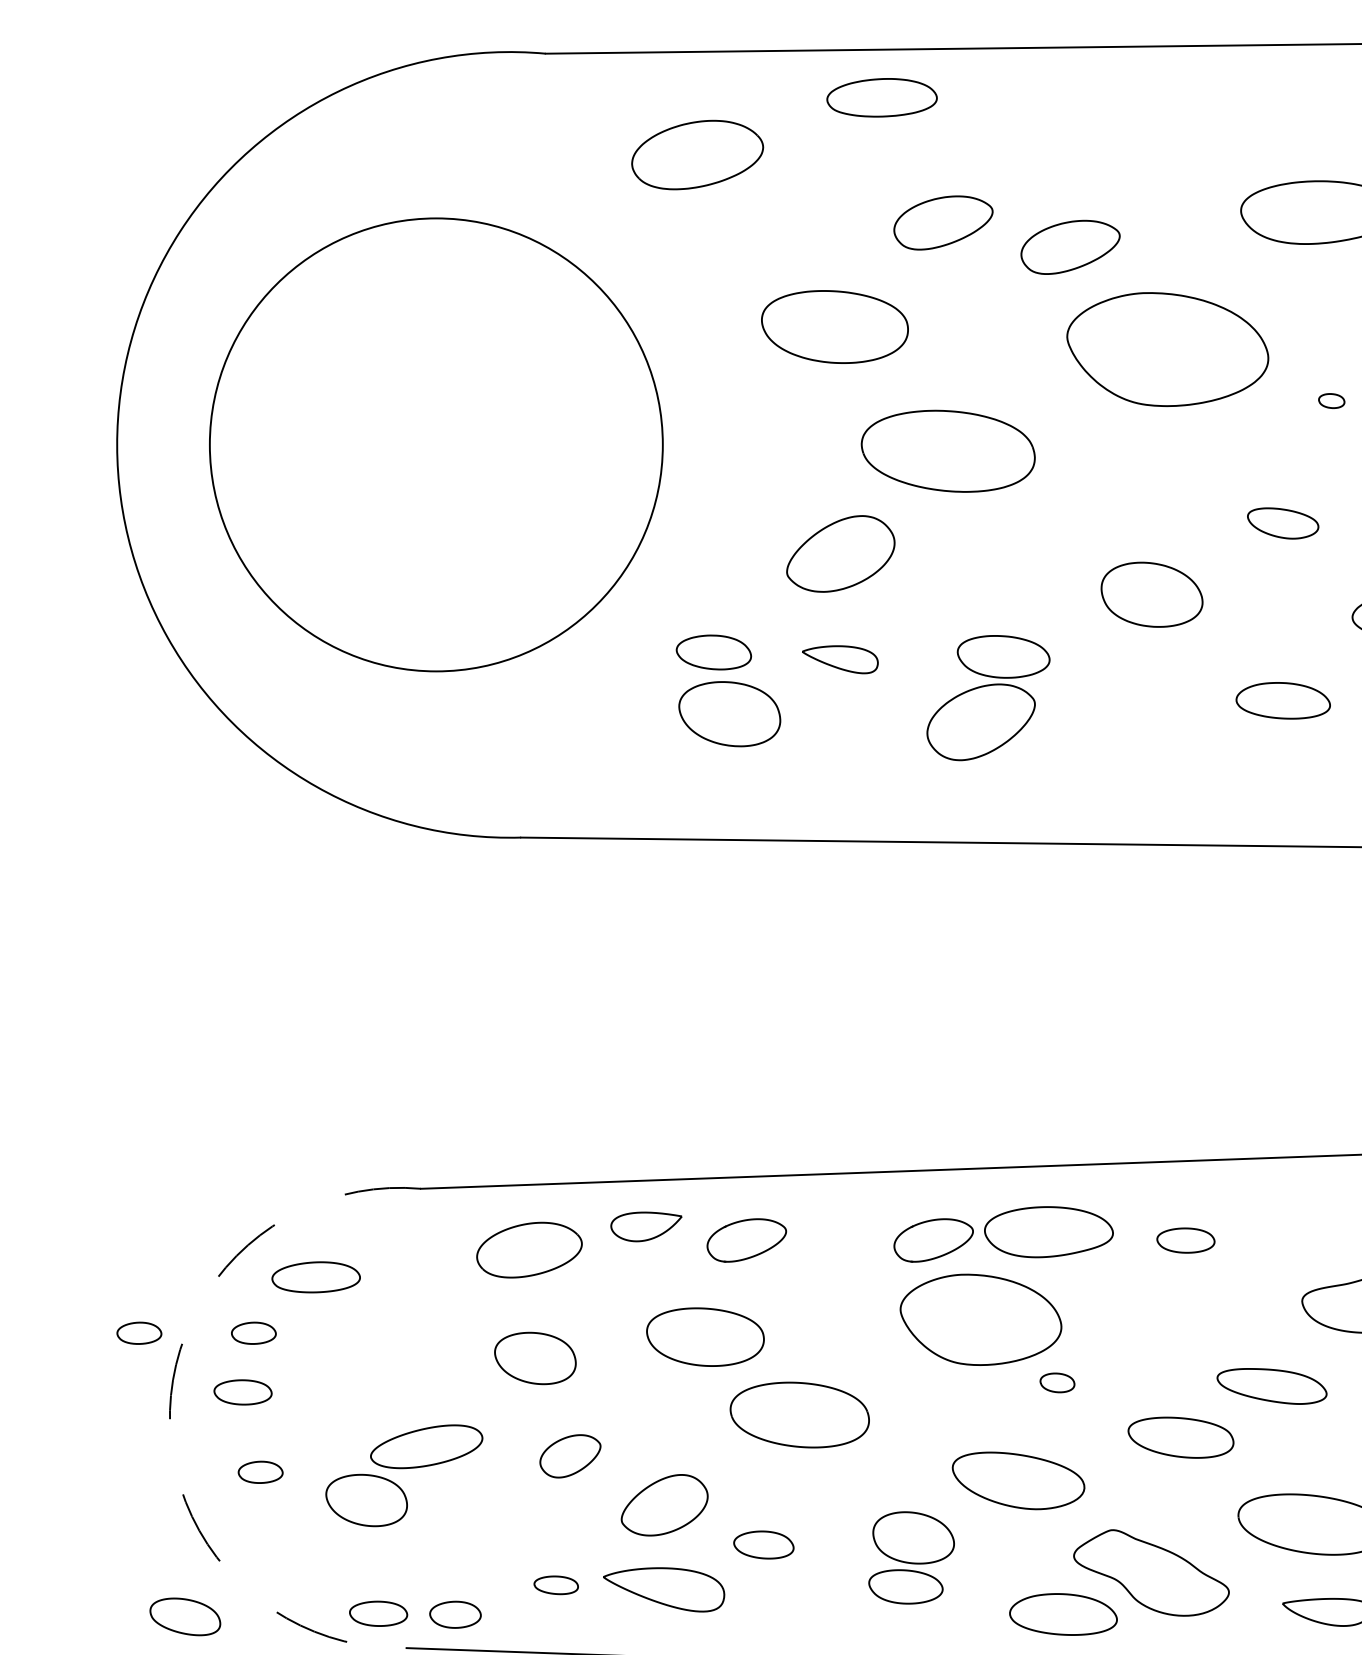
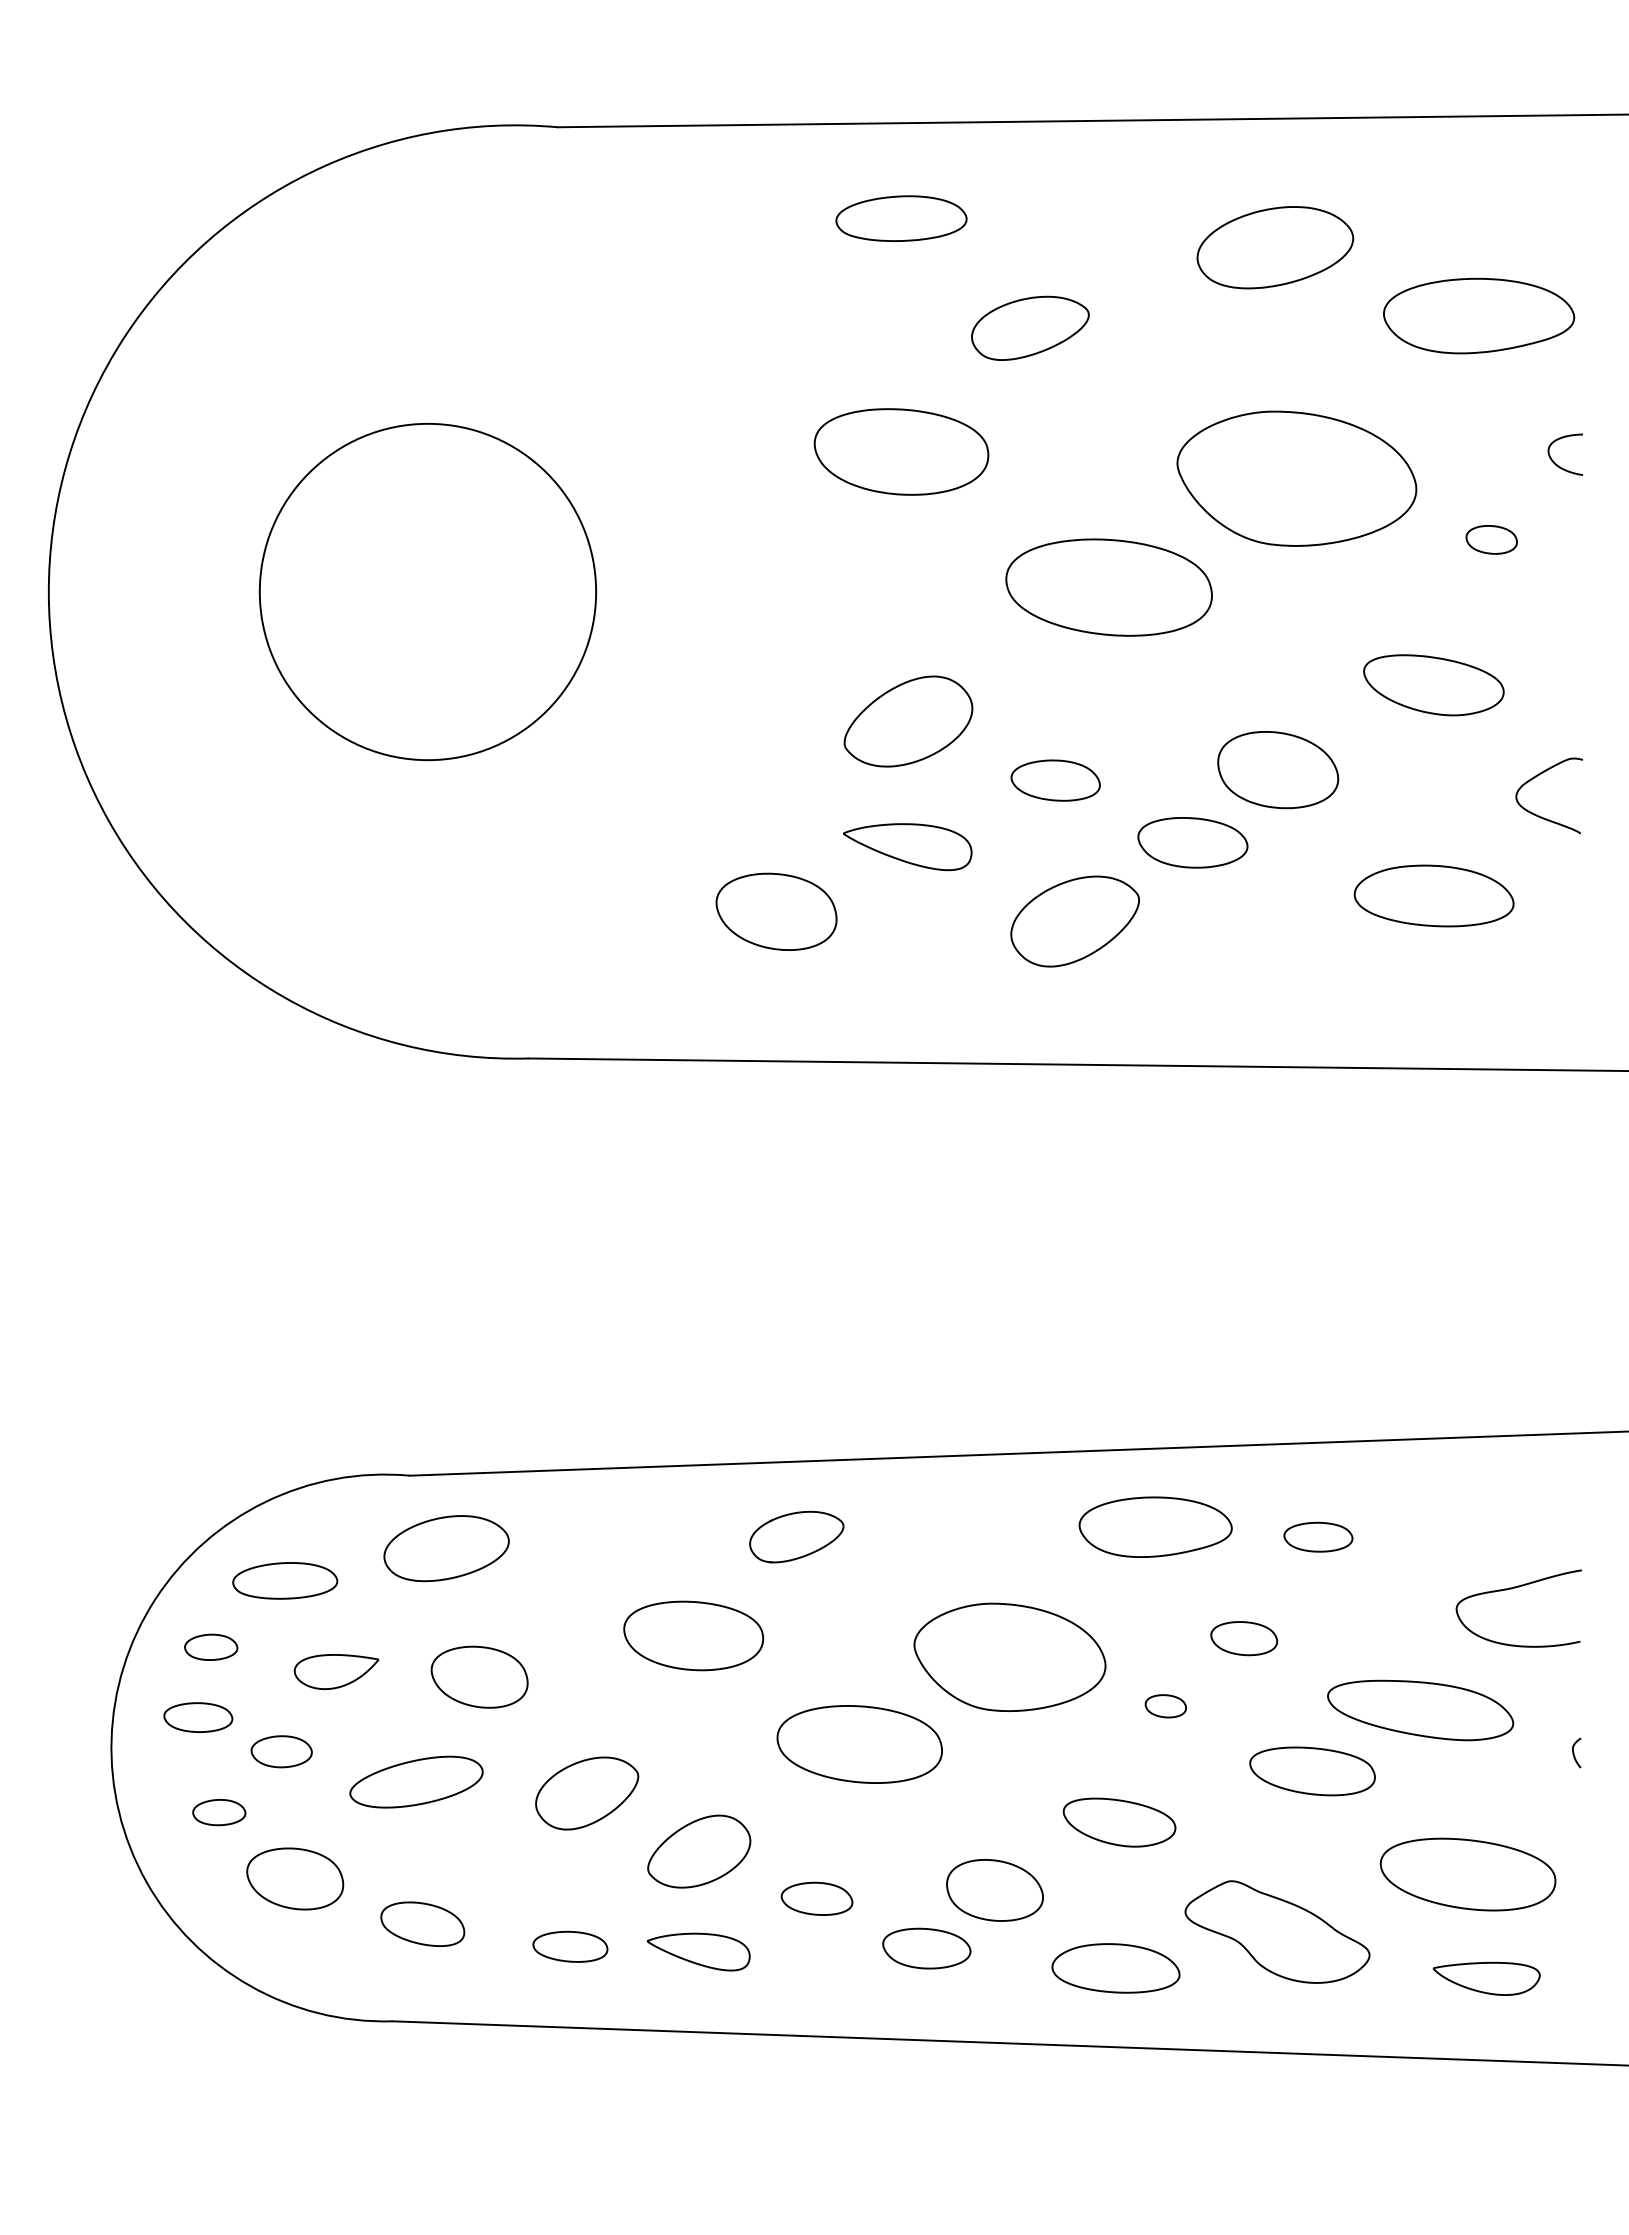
part: (882, 97) -> (901, 218), moved
part: (697, 154) -> (1275, 247), moved
part: (1070, 246) -> (1181, 356), removed
part: (1331, 400) -> (1491, 539), size x1.67
circle: (435, 444) -> (427, 591), size x0.62
part: (947, 451) -> (1108, 587), moved
part: (1282, 523) -> (1433, 685), size x1.67
part: (713, 652) -> (1055, 780), moved
part: (1003, 656) -> (1192, 842), moved
part: (840, 659) -> (907, 847), size x1.43
part: (1282, 700) -> (1433, 895), size x1.43
part: (646, 1226) -> (336, 1671), moved
part: (933, 1239) -> (1018, 1536), removed
part: (529, 1250) -> (446, 1548), moved
part: (980, 1319) -> (1009, 1656), moved
part: (1123, 1325) -> (1244, 1638), added
part: (139, 1332) -> (75, 1646), removed
part: (705, 1336) -> (693, 1635), moved
part: (535, 1357) -> (479, 1676), moved
part: (1271, 1386) -> (1420, 1710), size x1.43
arc: (169, 1410) -> (111, 1739), dashed -> solid
part: (570, 1456) -> (587, 1793), size x1.43
part: (1018, 1480) -> (1119, 1822), size x0.71
part: (366, 1500) -> (295, 1878), moved
part: (556, 1585) -> (570, 1946), size x1.43
part: (905, 1586) -> (926, 1948), moved
part: (664, 1589) -> (698, 1951), size x0.71
part: (378, 1613) -> (359, 1980), removed
part: (455, 1614) -> (281, 1751), moved
part: (1063, 1614) -> (1115, 1968), moved
part: (185, 1616) -> (422, 1923), moved

